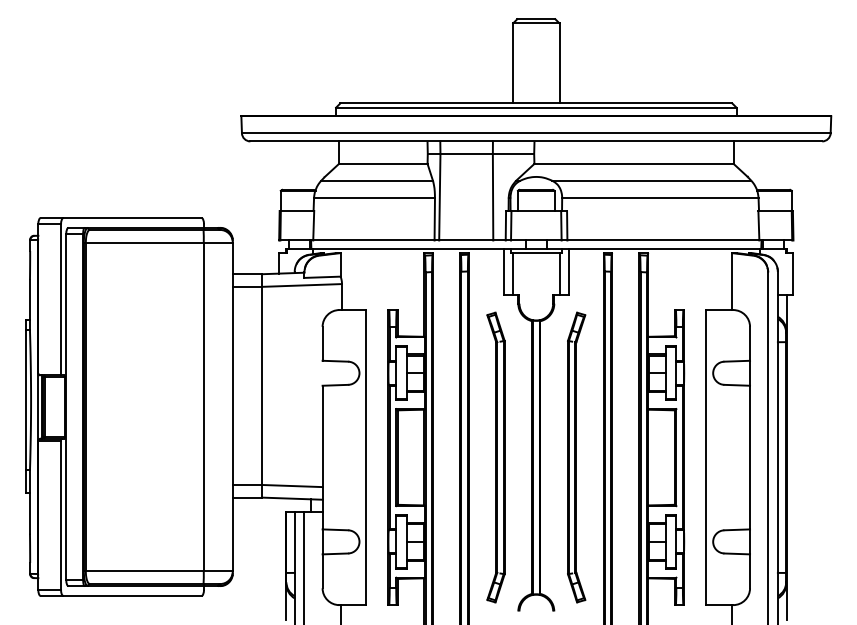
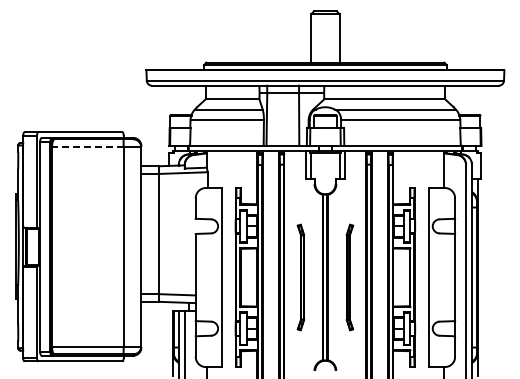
line: (144, 243) -> (87, 147), solid -> dashed
part: (495, 457) -> (300, 277), size x0.6
part: (575, 457) -> (349, 277), size x0.6

